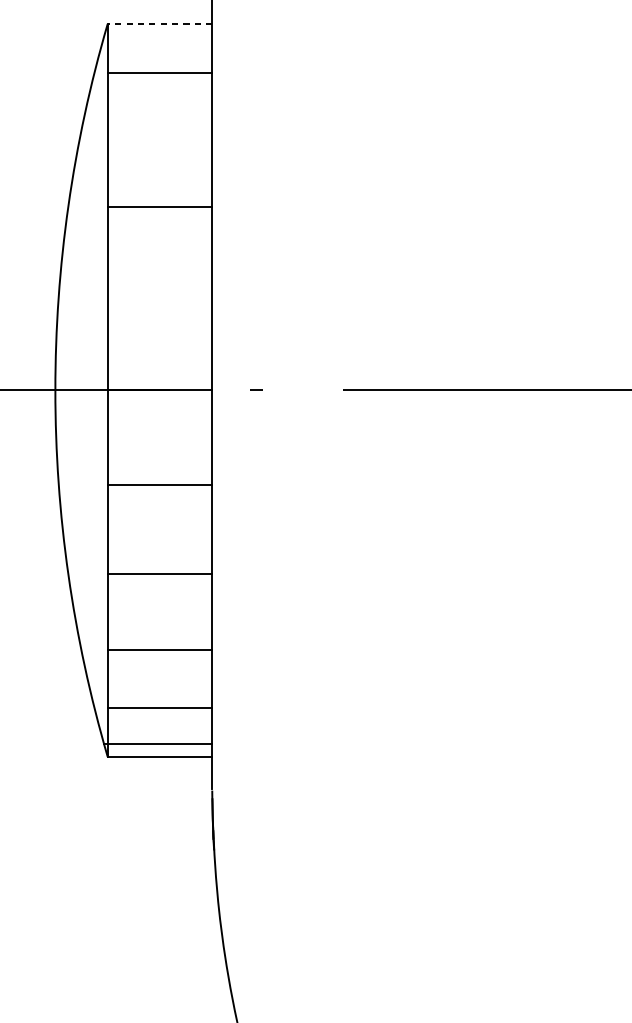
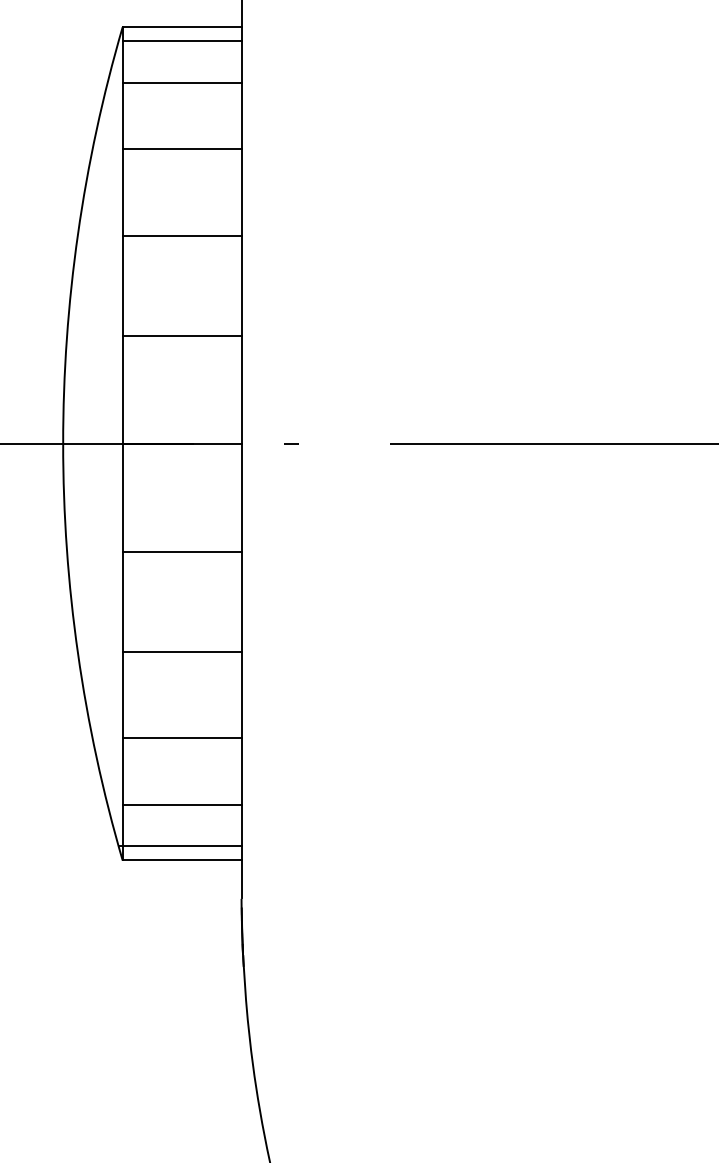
line: (160, 24) -> (182, 27), dashed -> solid
line: (159, 36) -> (181, 41), added
line: (159, 131) -> (181, 149), added
line: (159, 295) -> (181, 335), added

